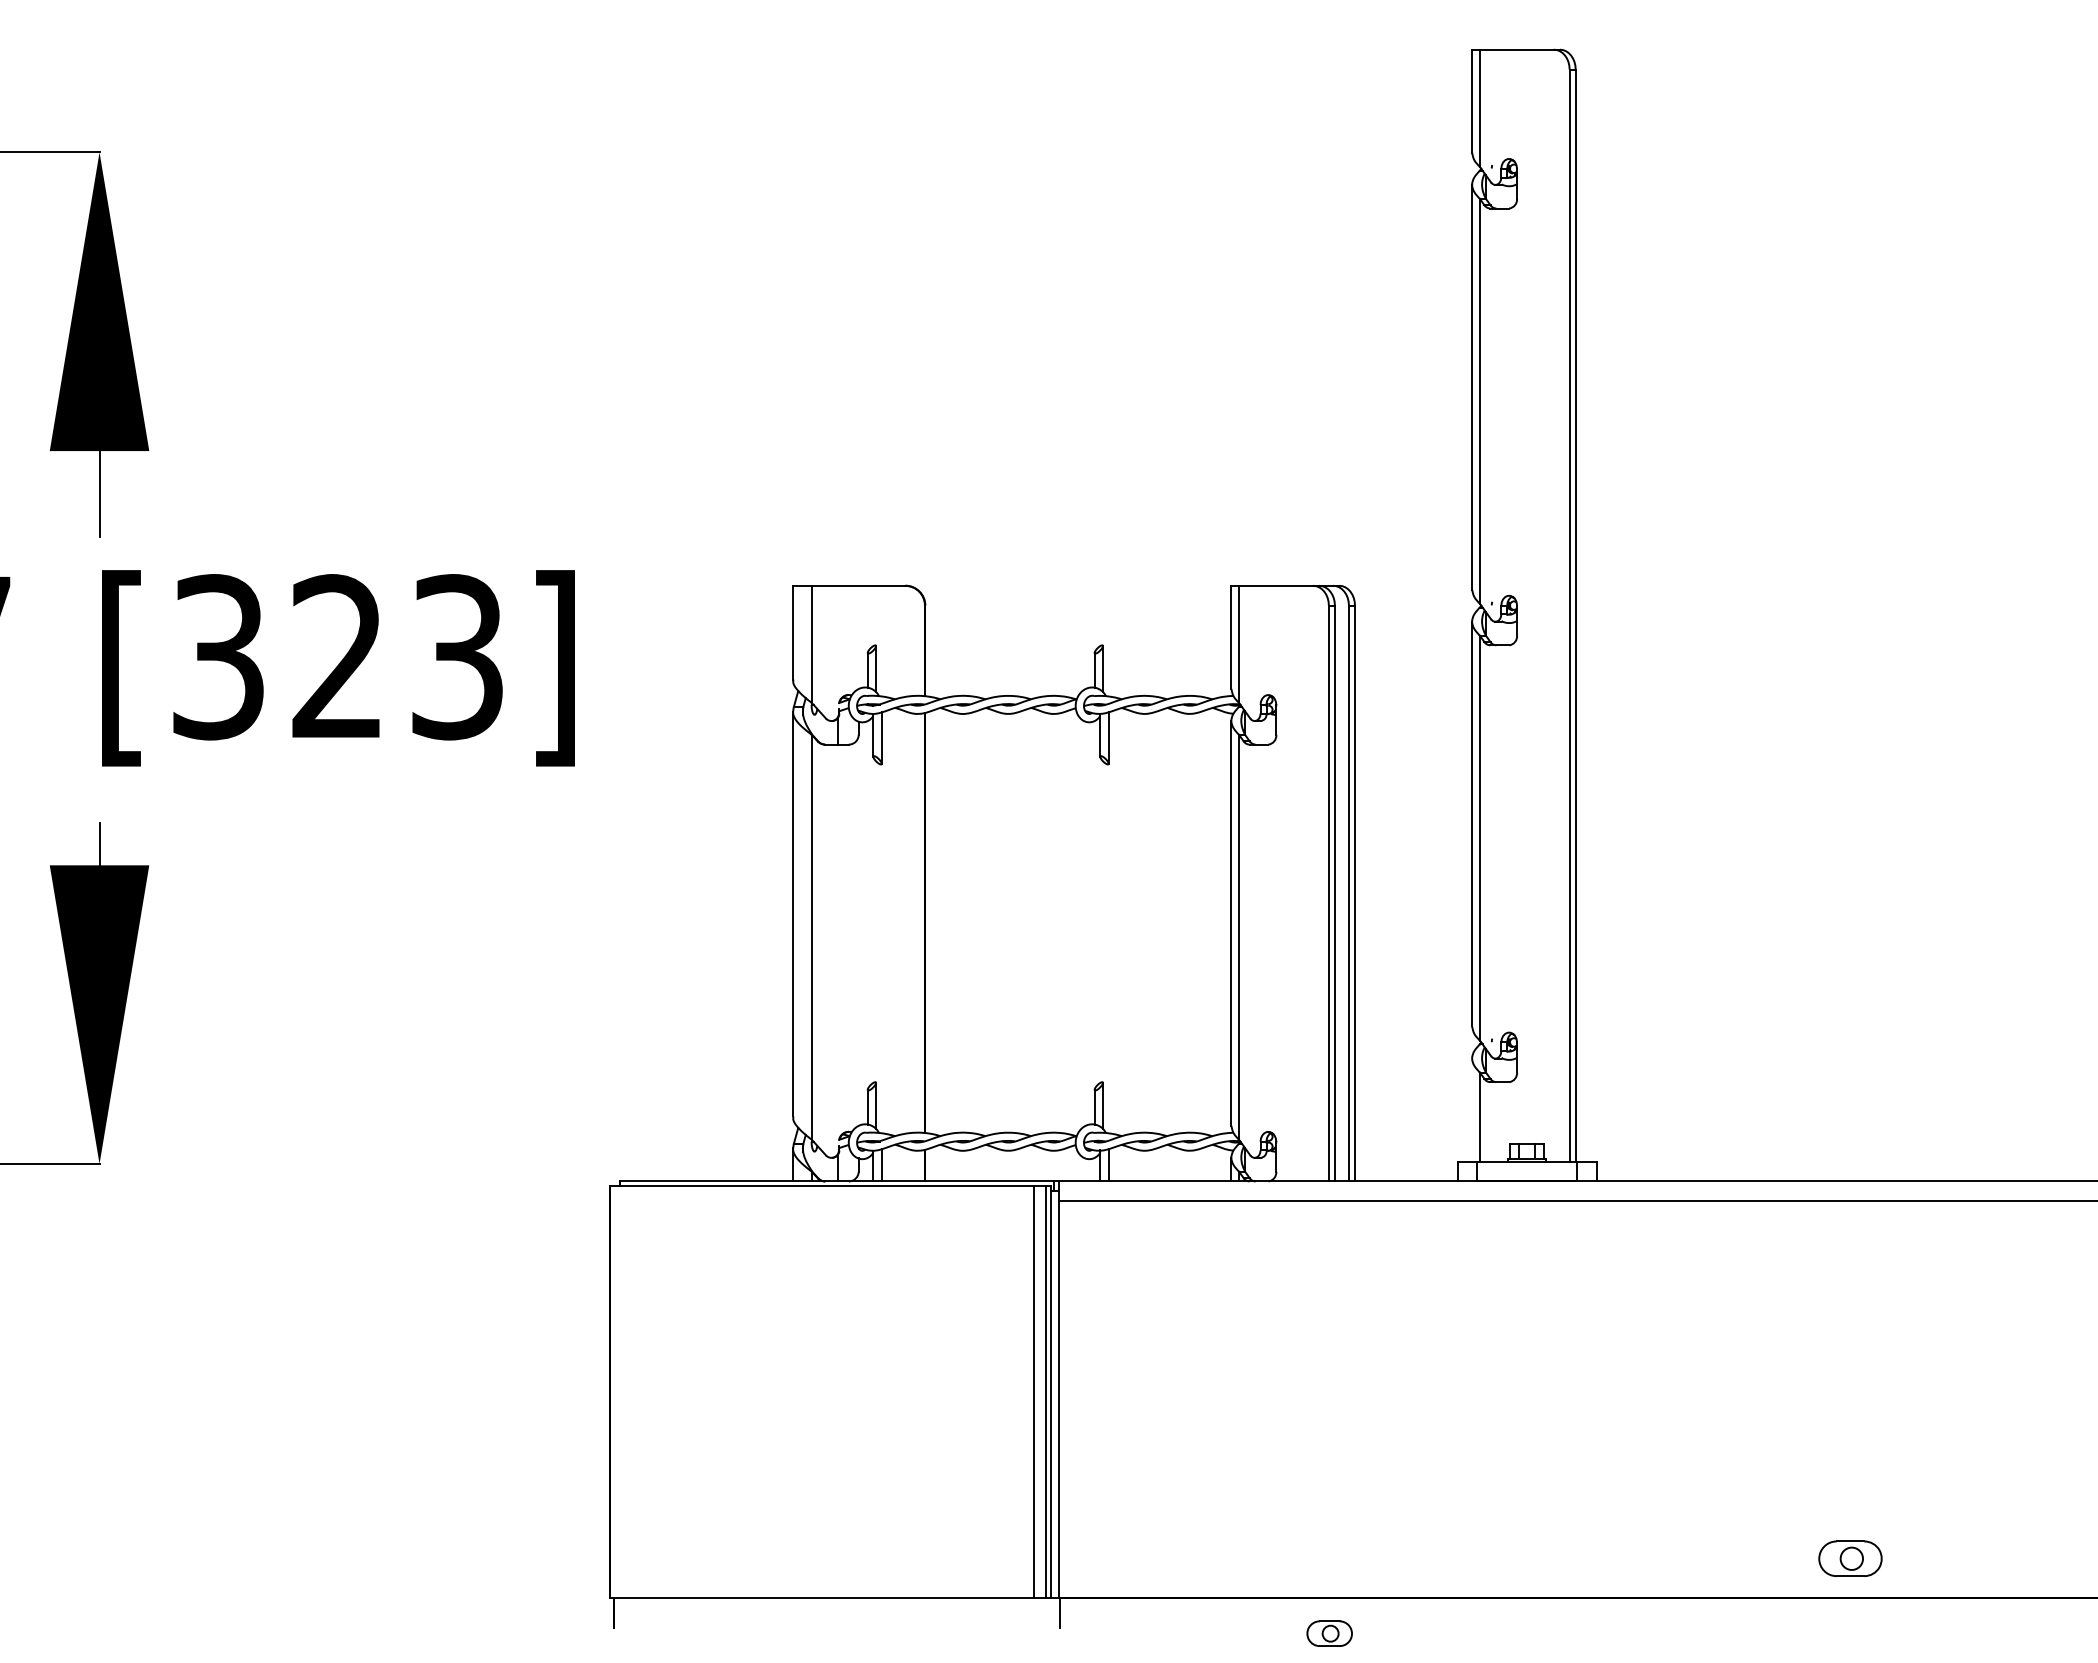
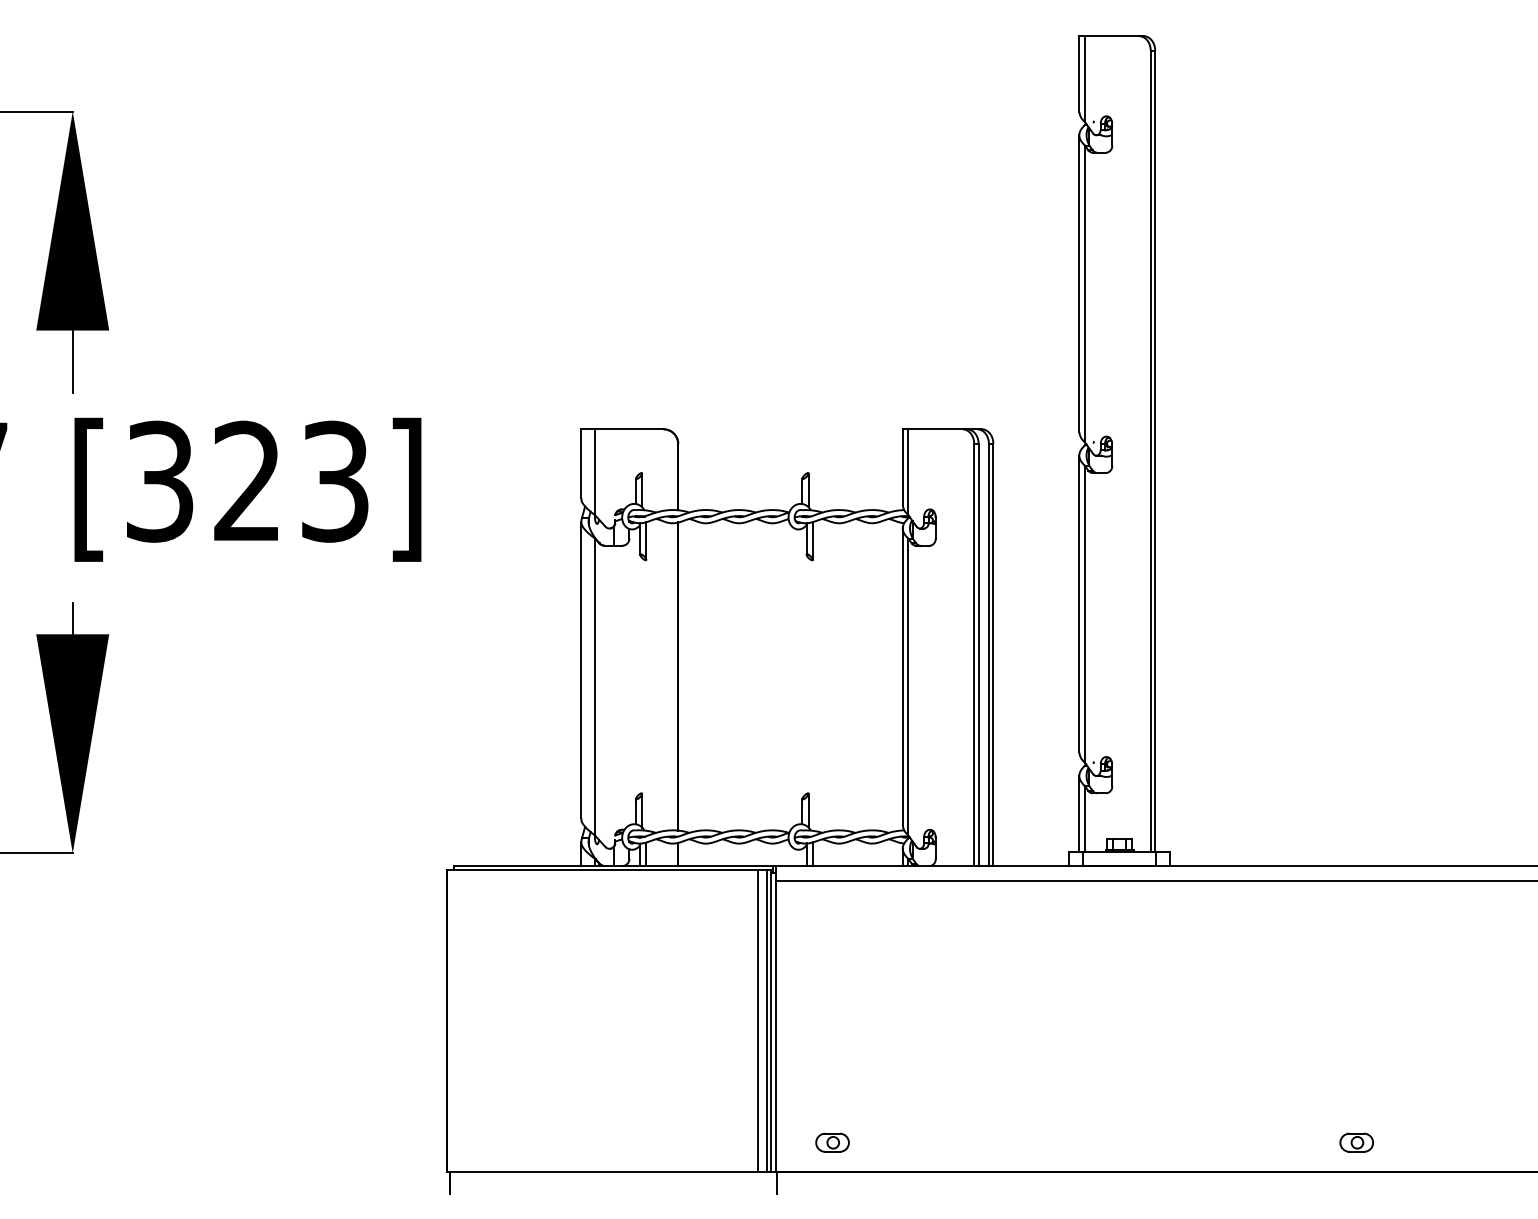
line: (1472, 1109) -> (1079, 813), added
part: (1850, 1558) -> (1356, 1142), size x0.71
part: (1329, 1633) -> (832, 1142), moved

